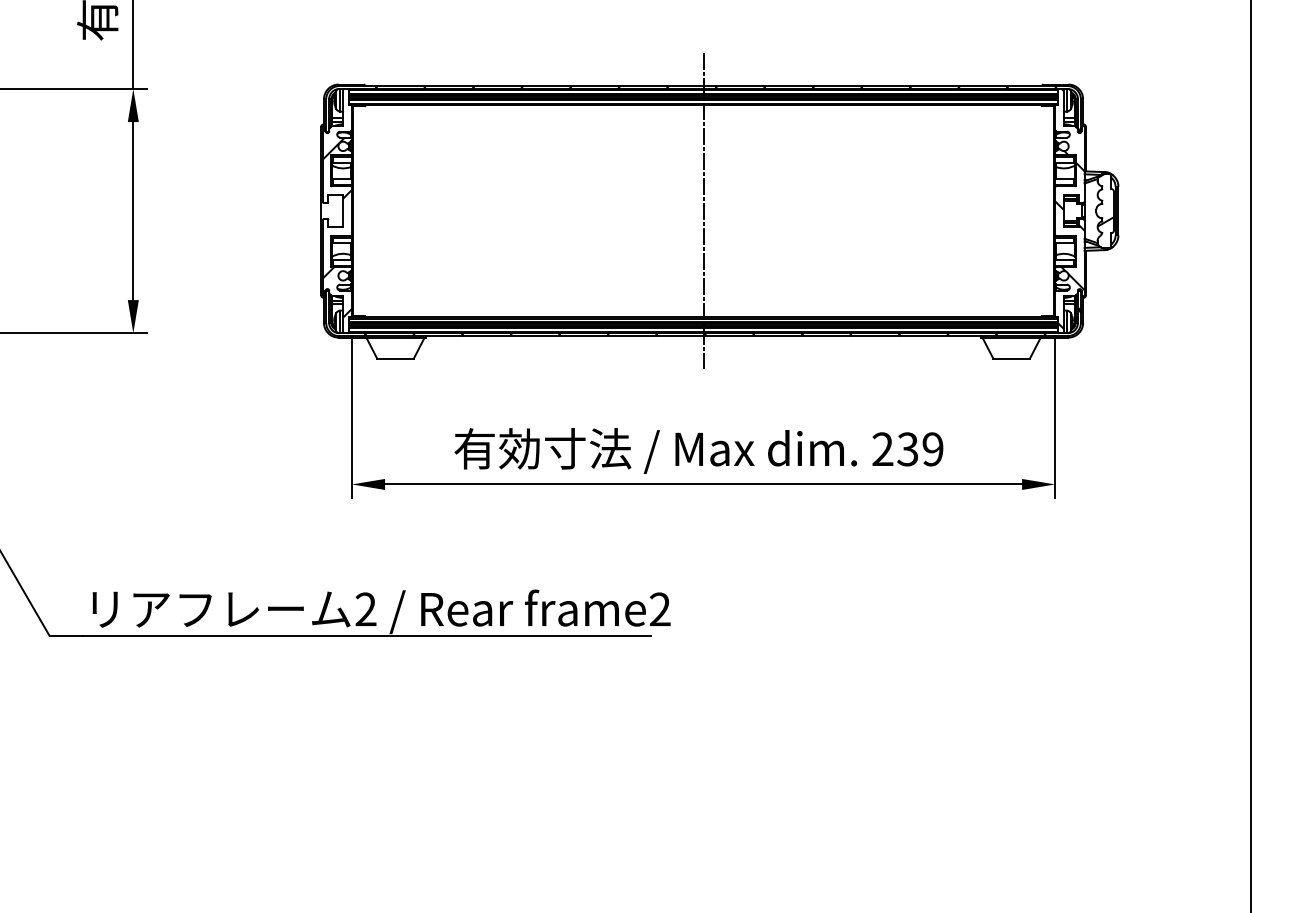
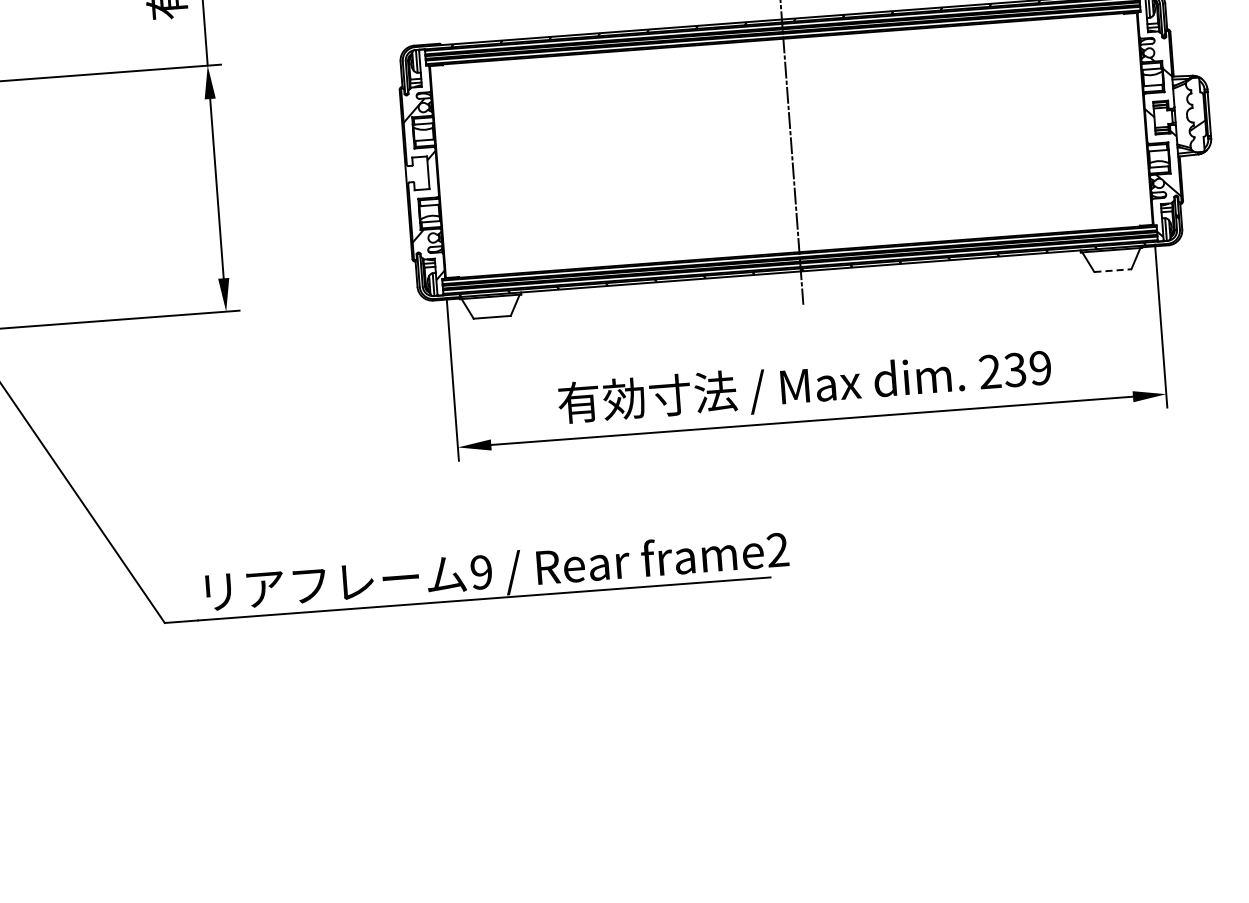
line: (1012, 358) -> (1113, 270), solid -> dashed
text: (365, 609) -> (481, 572), 2 -> 9

